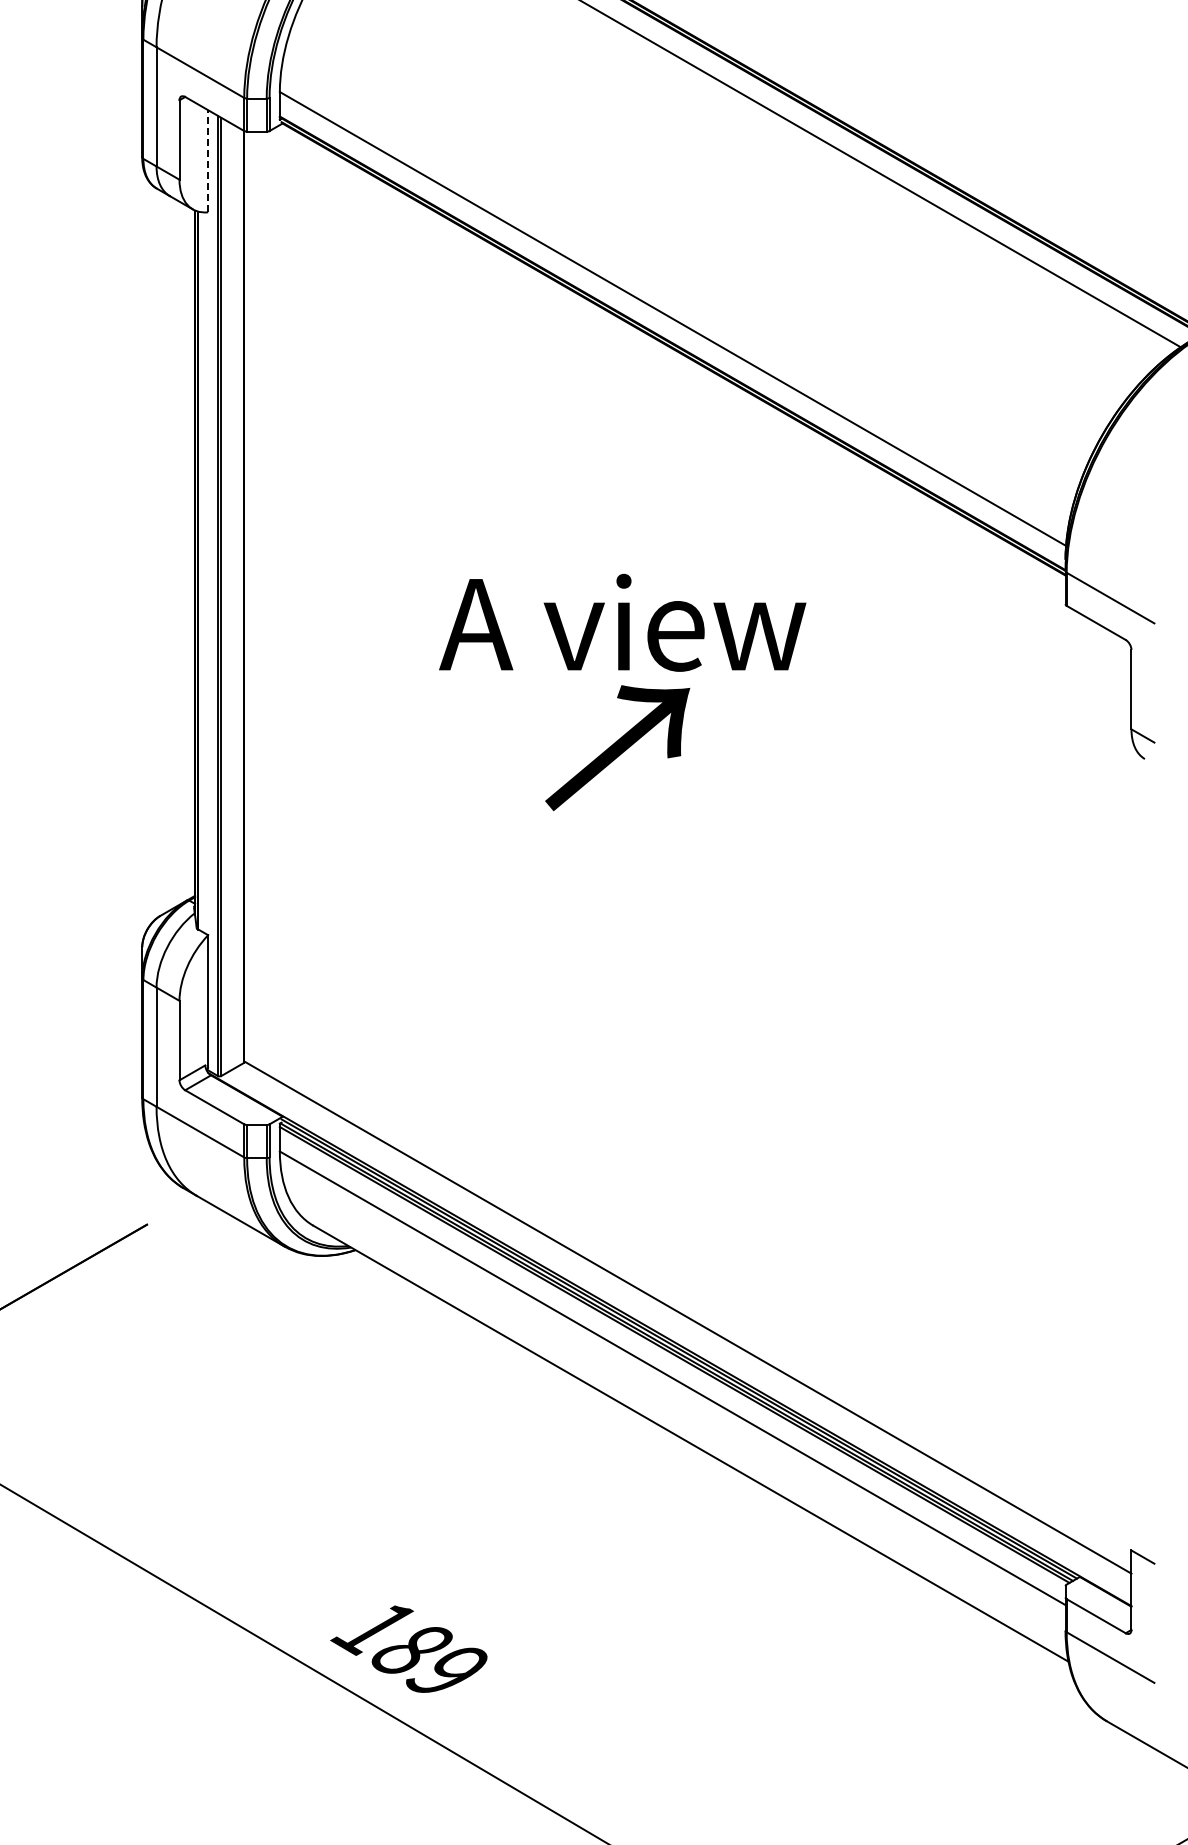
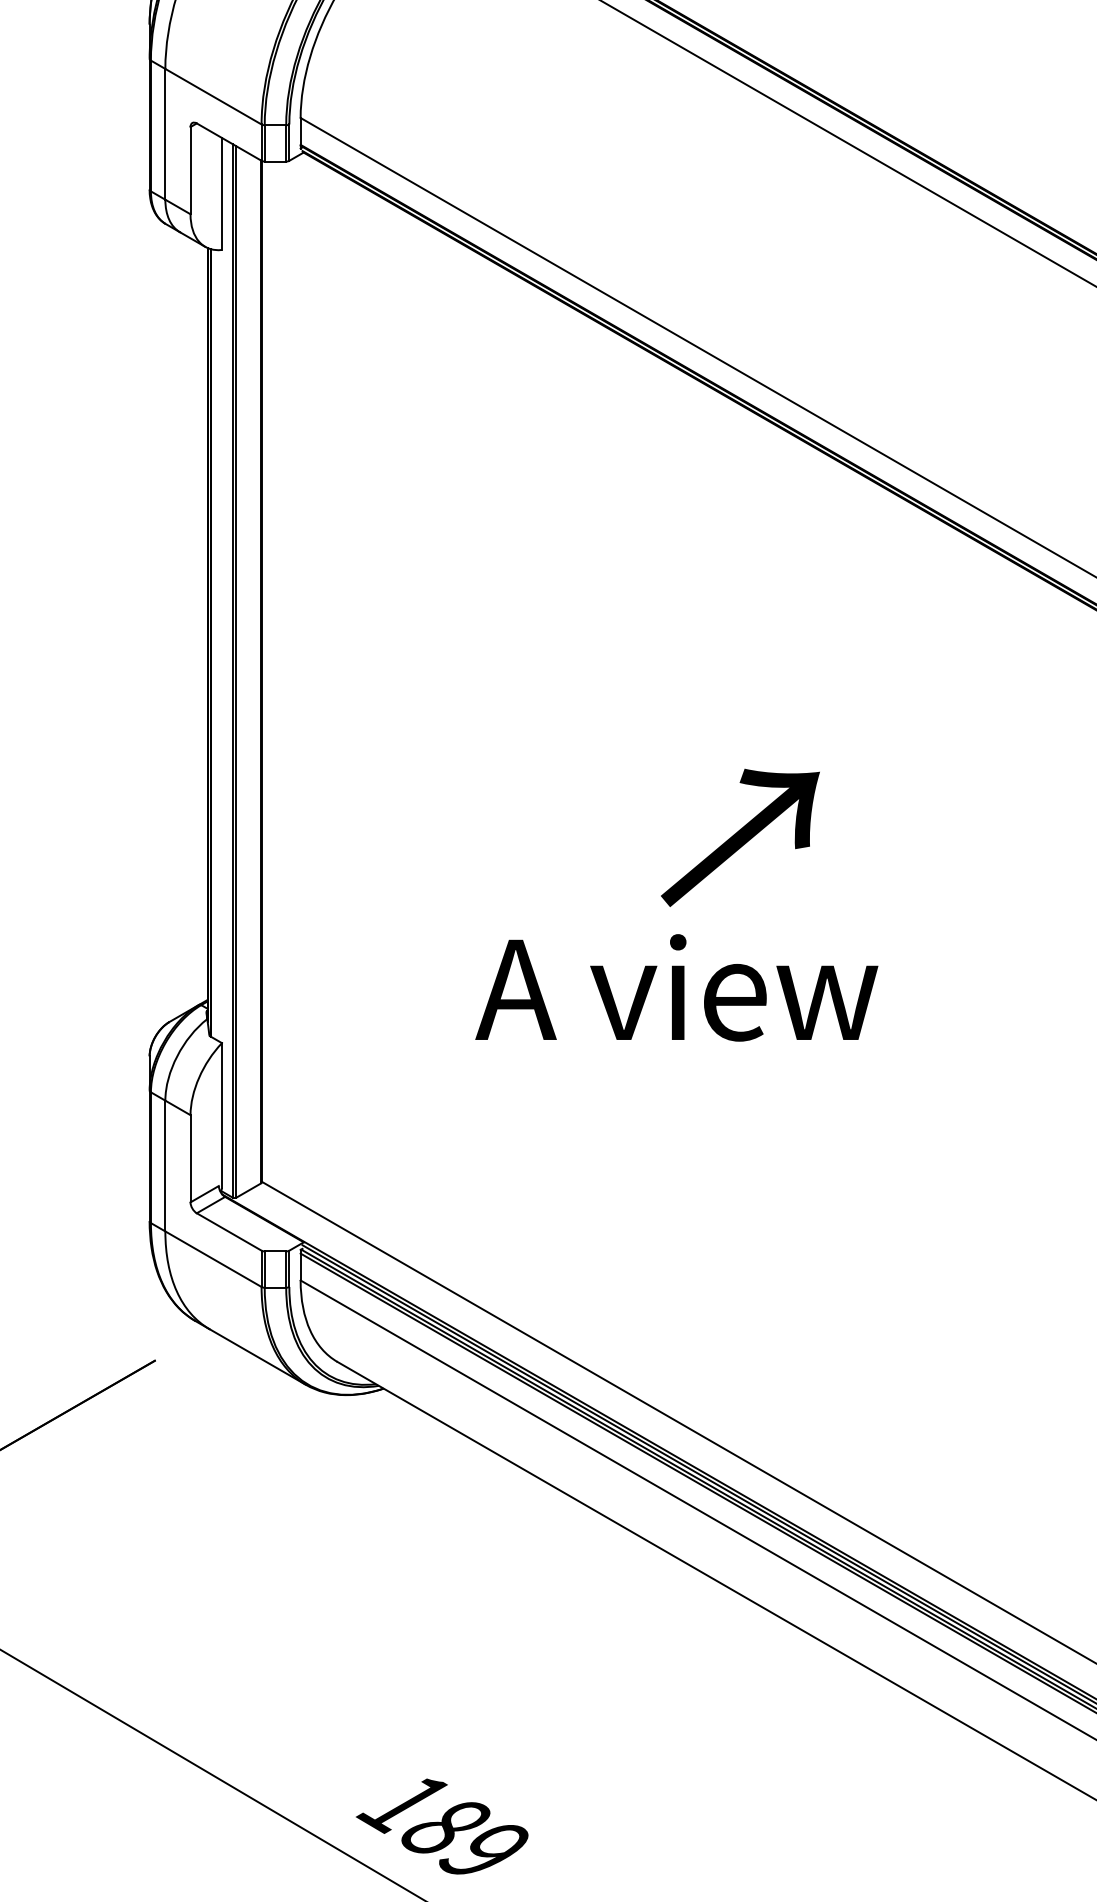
line: (208, 160) -> (222, 193), dashed -> solid
text: (622, 622) -> (676, 987), moved
text: (617, 748) -> (740, 838), moved

